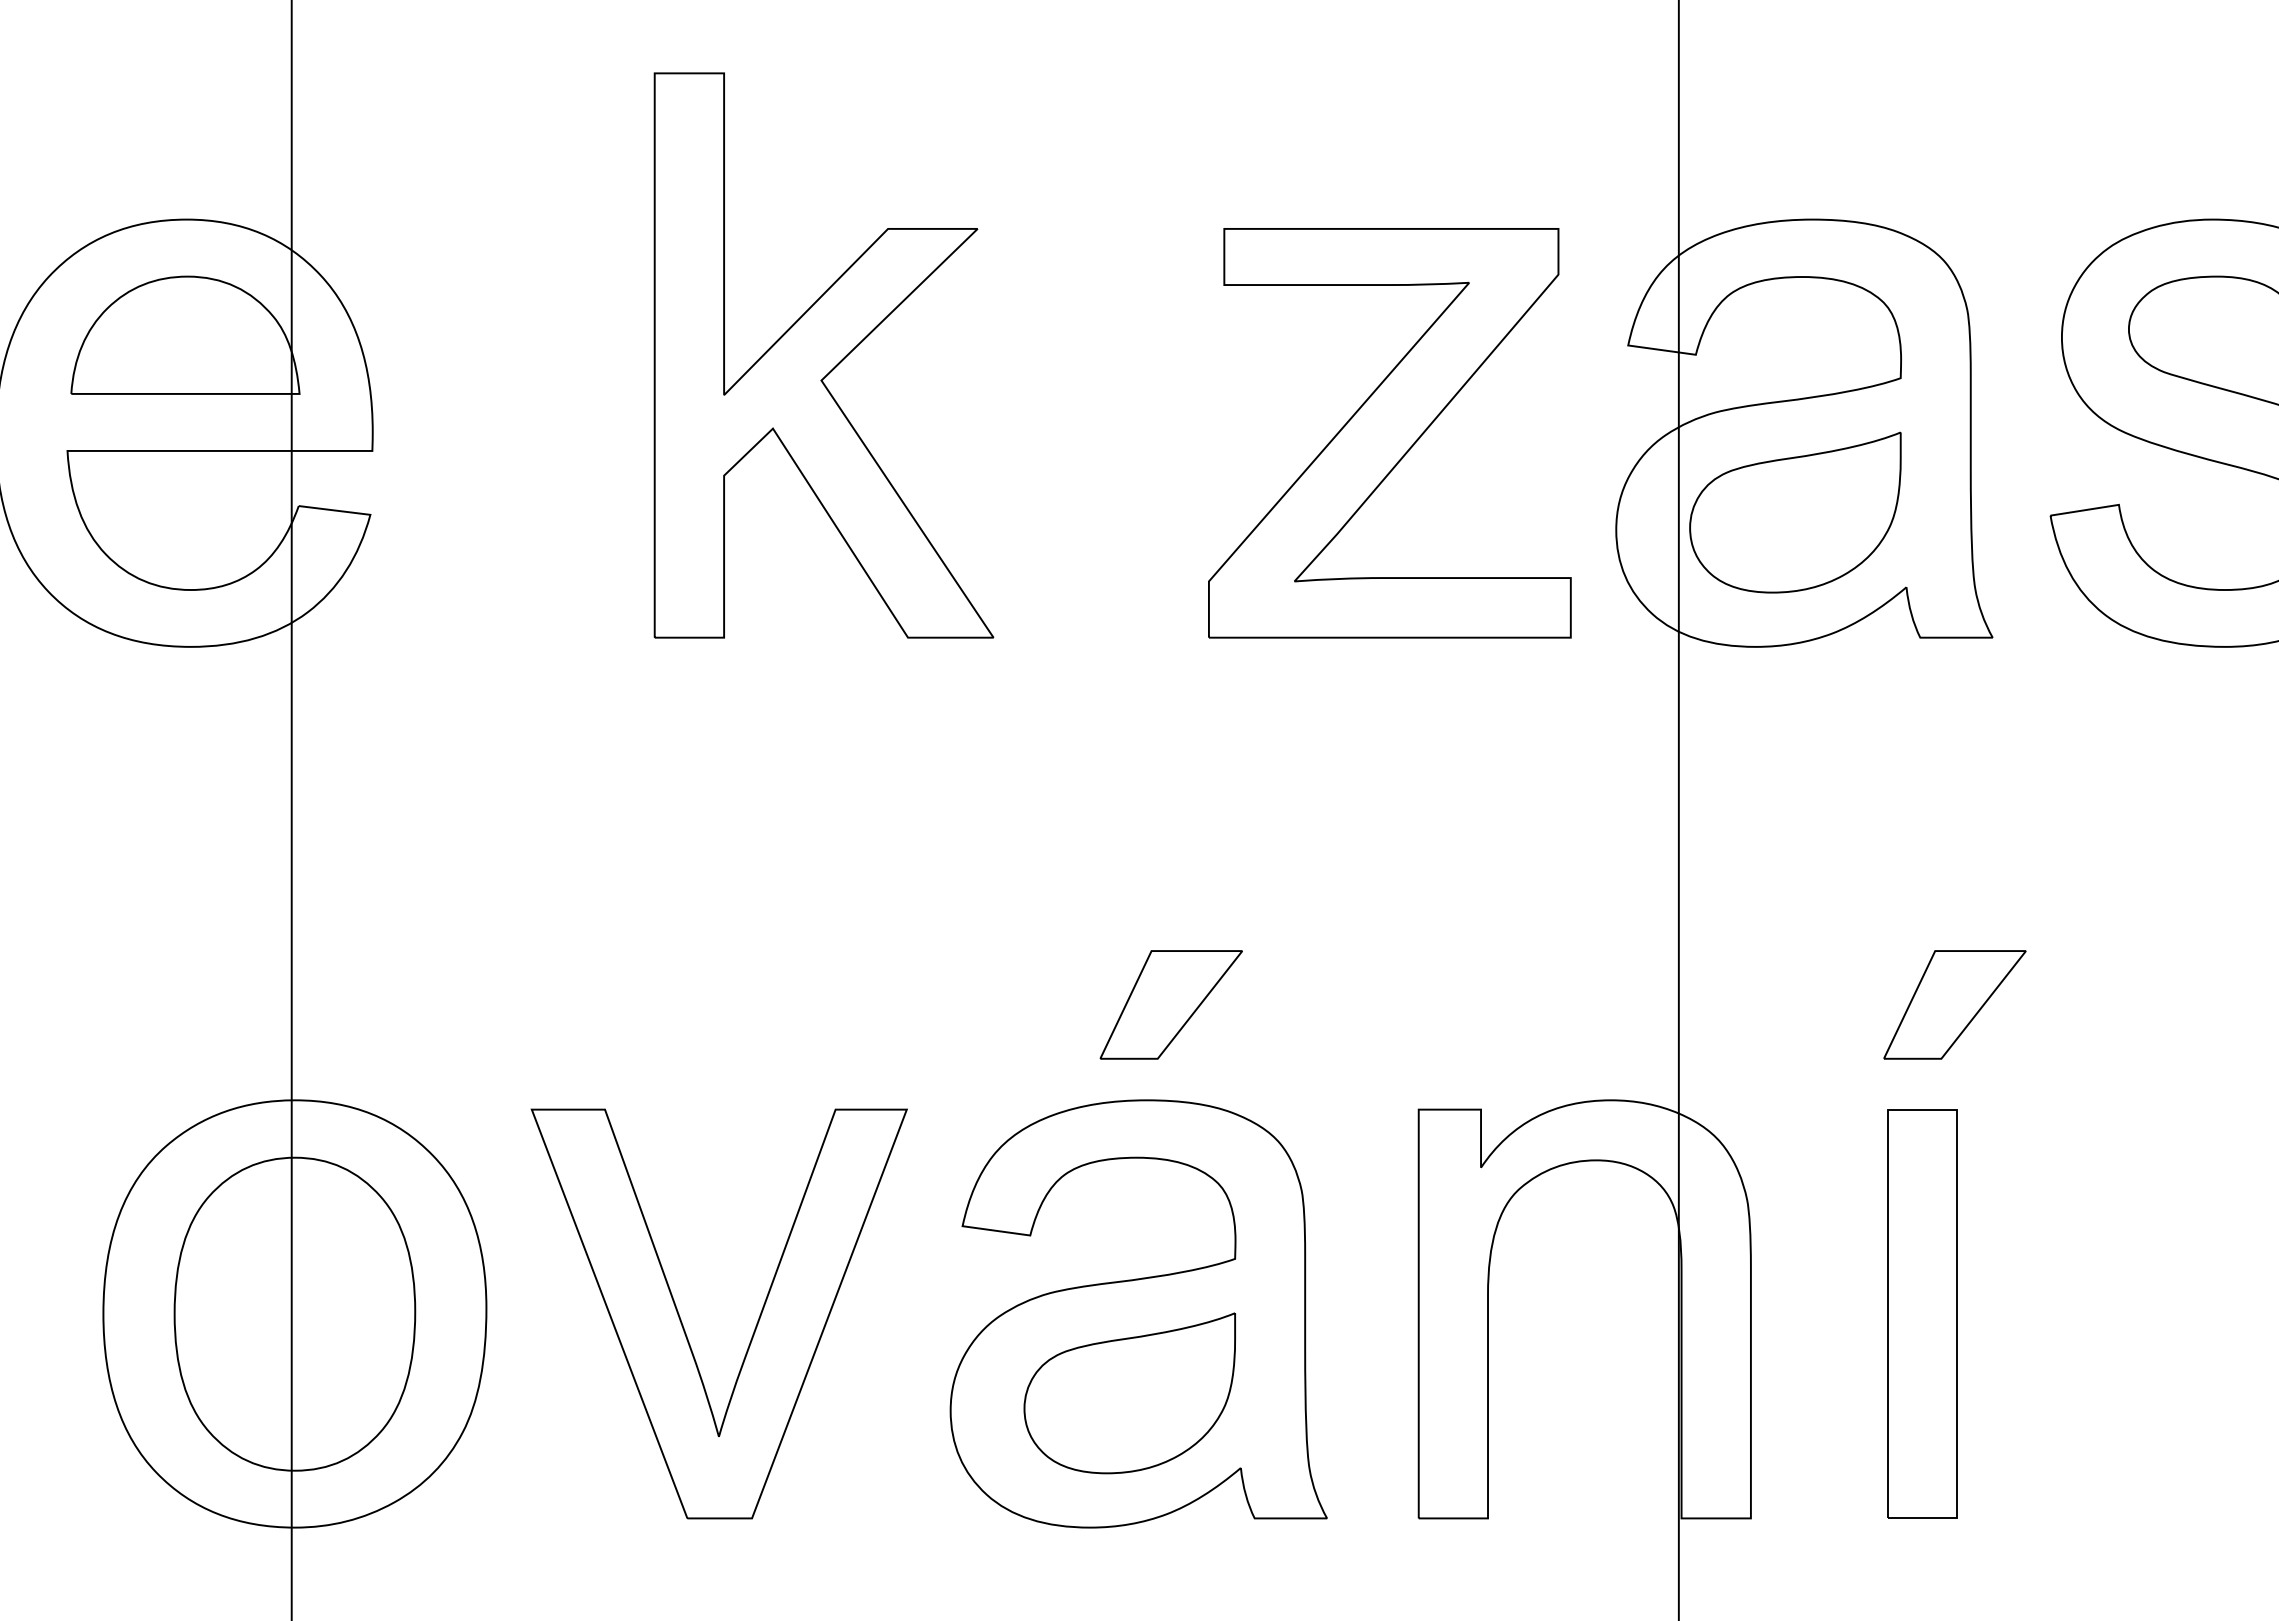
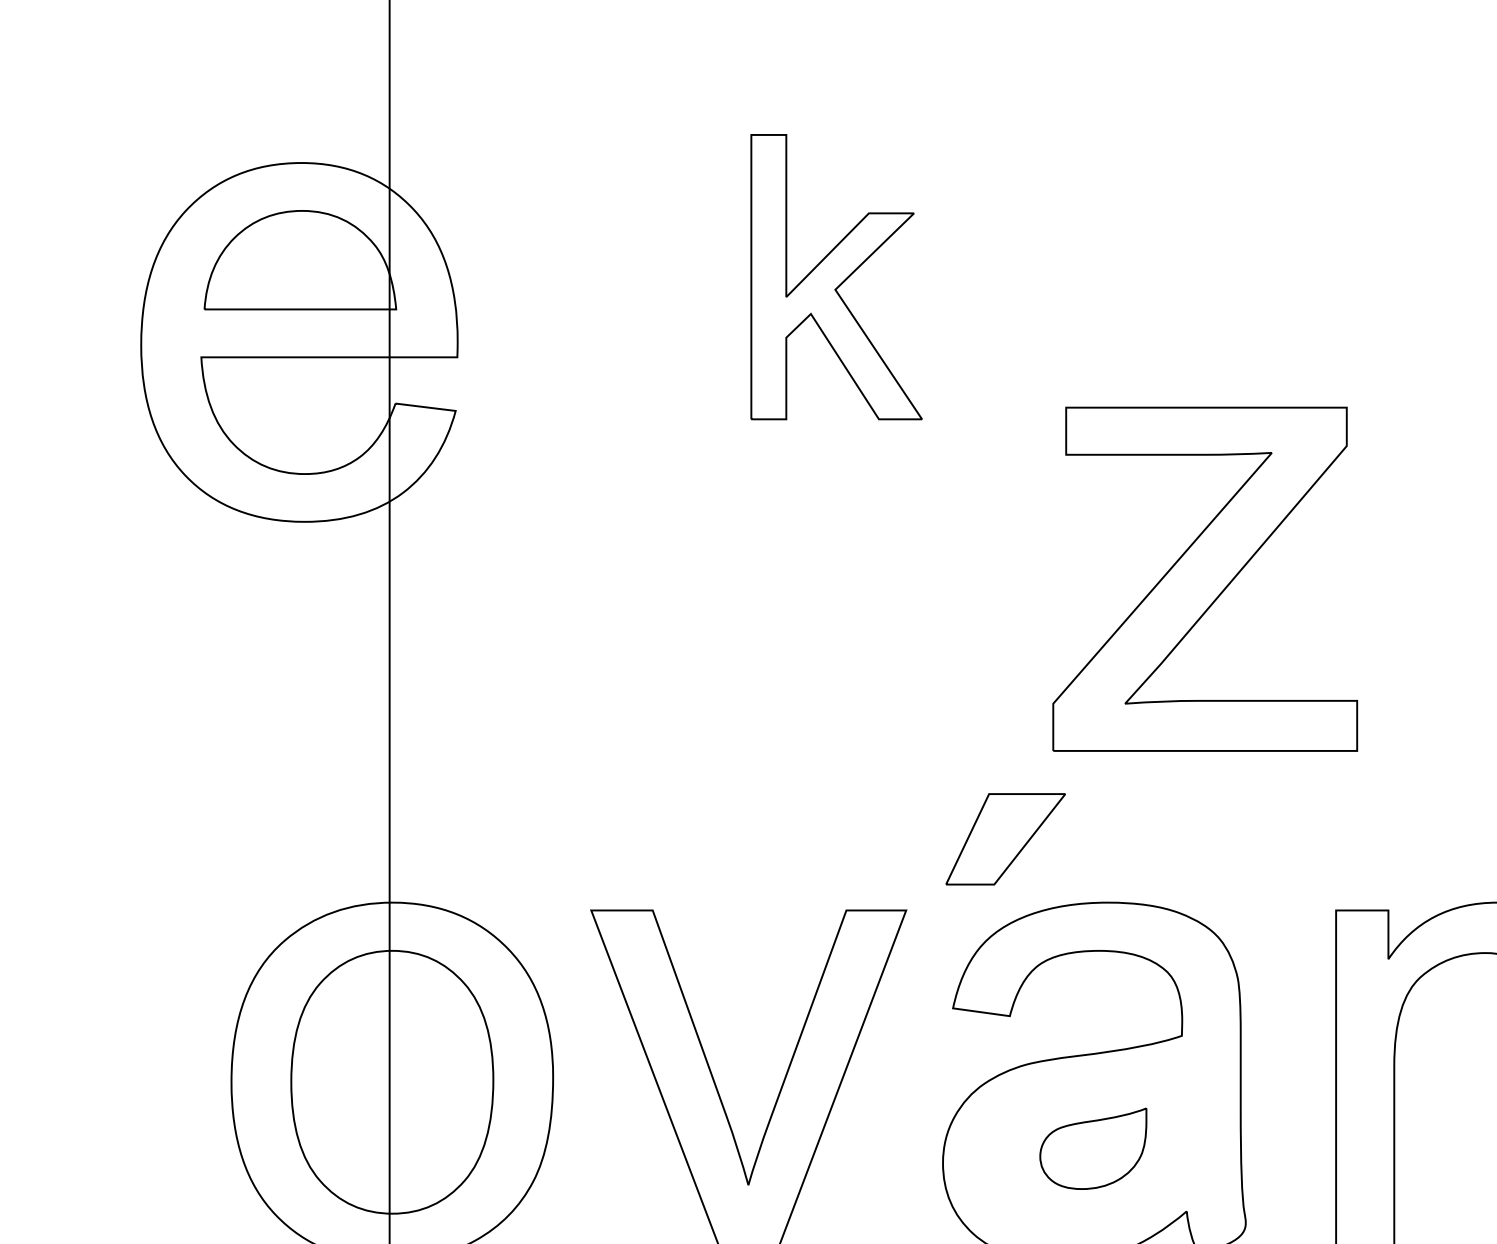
part: (823, 355) -> (836, 277), size x0.6
part: (1389, 433) -> (1204, 579), moved
part: (1170, 1004) -> (1005, 838), moved
part: (1129, 1393) -> (1093, 1148), size x0.6

